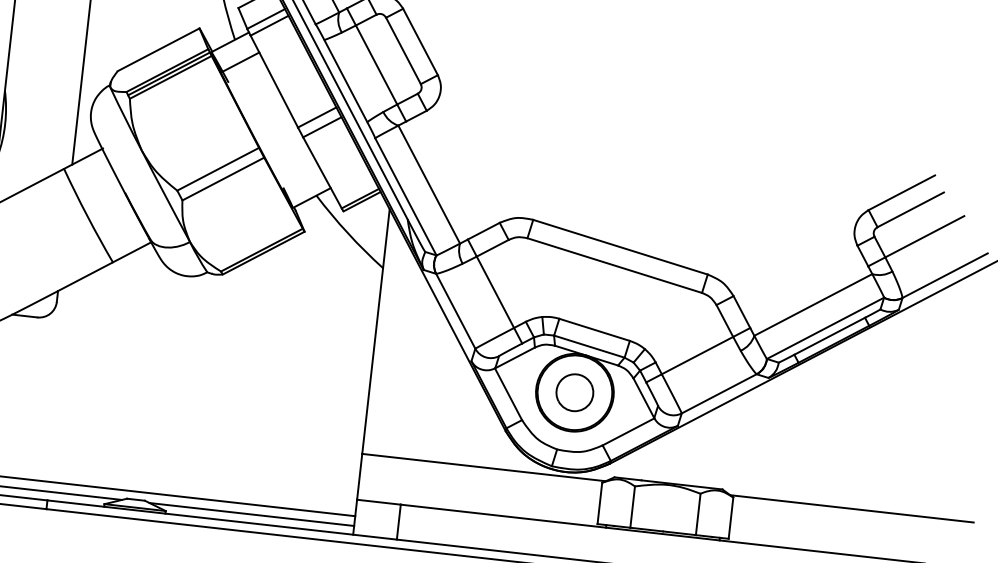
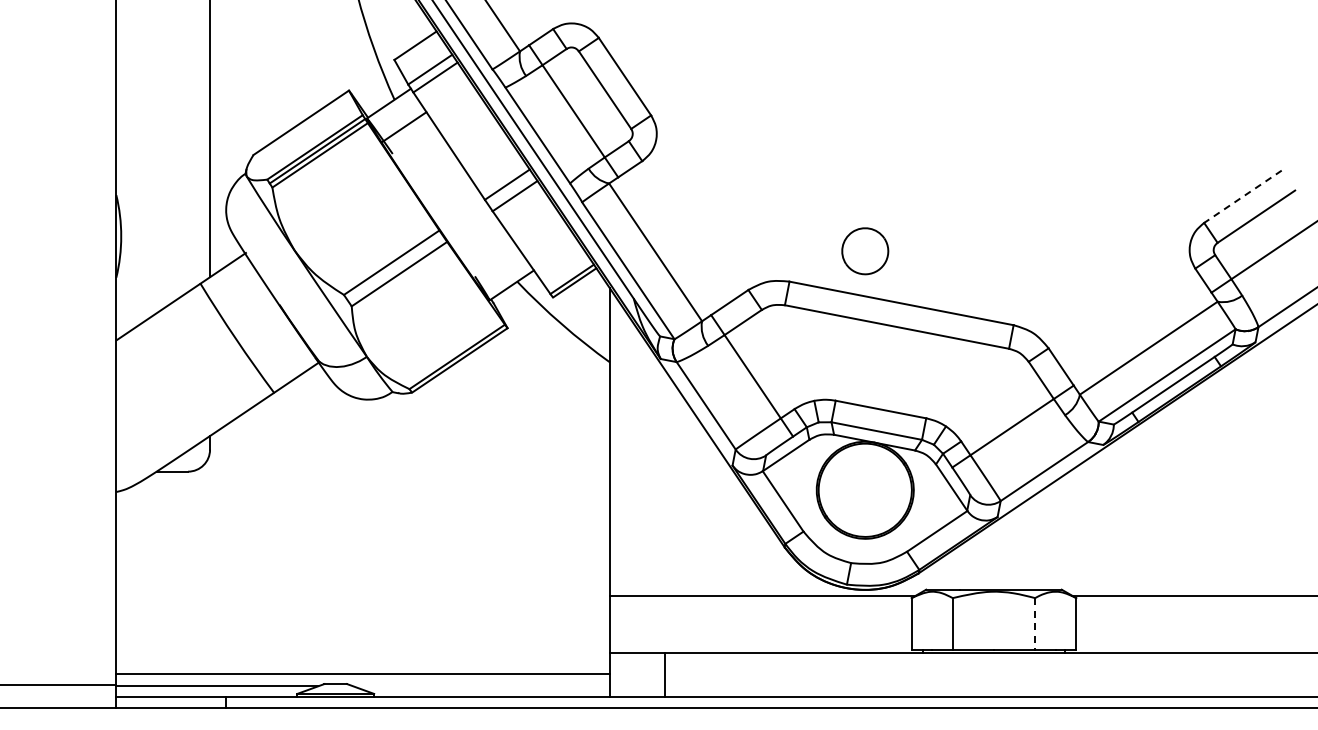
line: (901, 192) -> (1242, 196), solid -> dashed
part: (575, 392) -> (865, 251), moved
line: (251, 514) -> (481, 686), removed
line: (698, 514) -> (1035, 624), solid -> dashed

